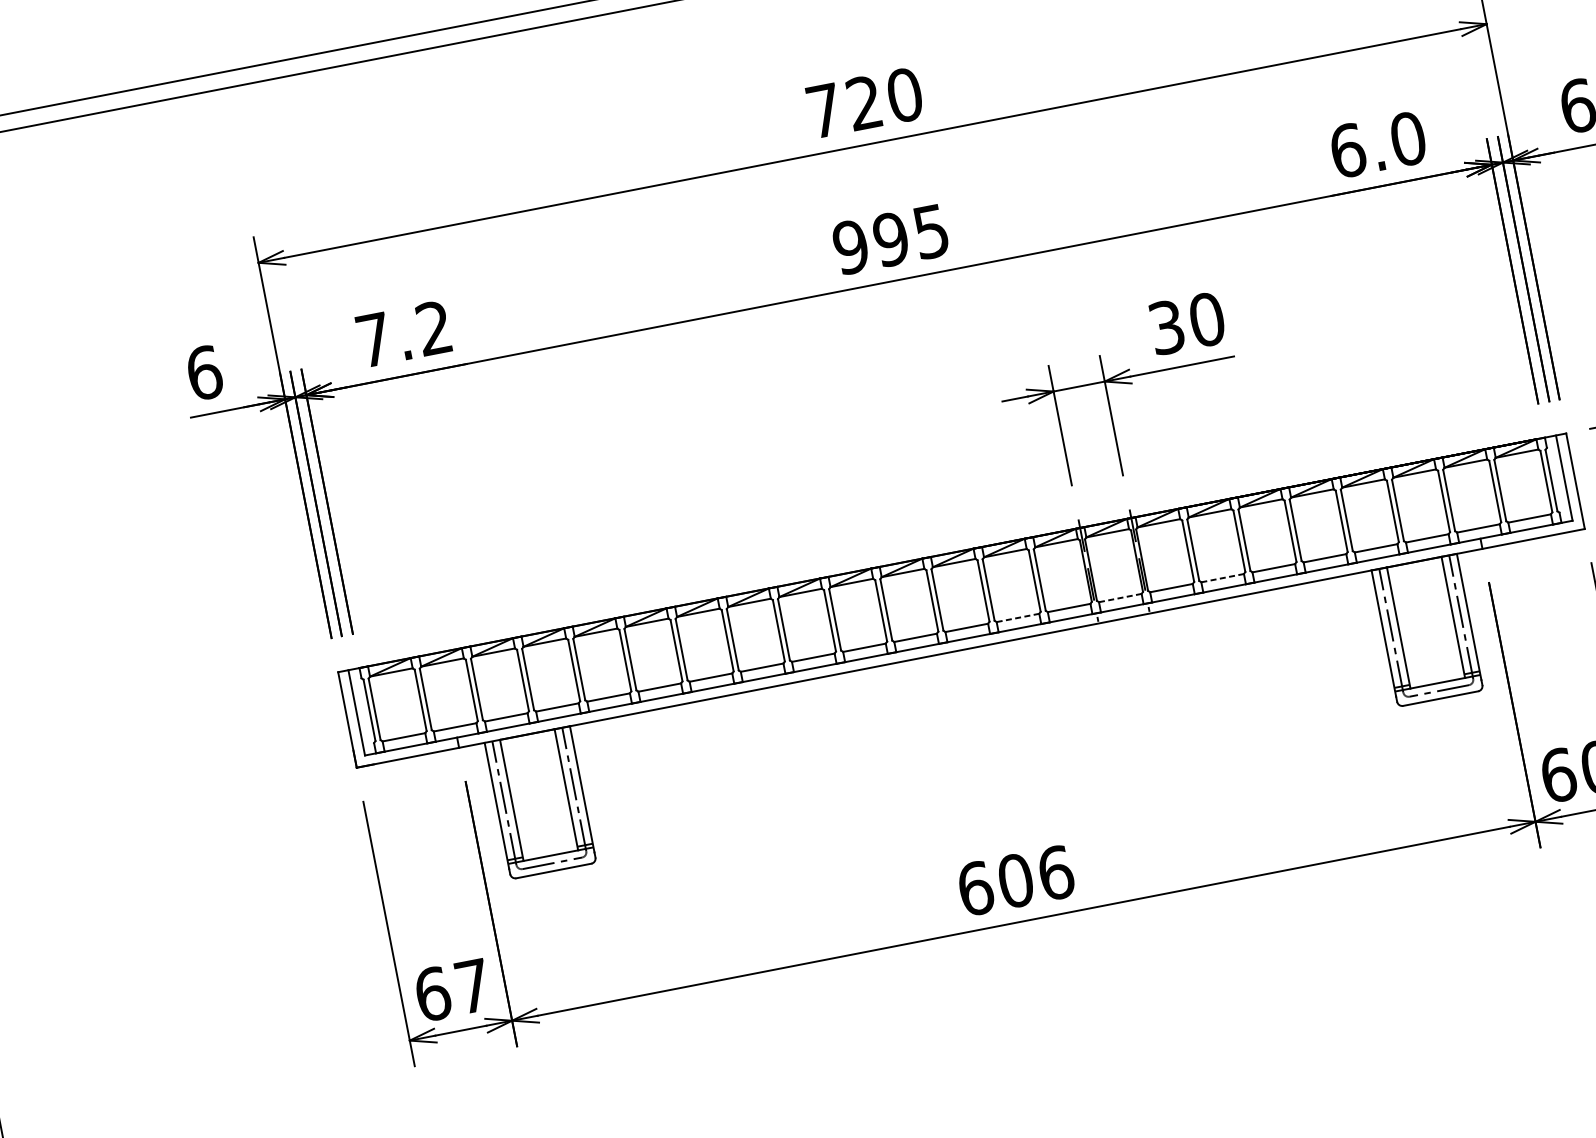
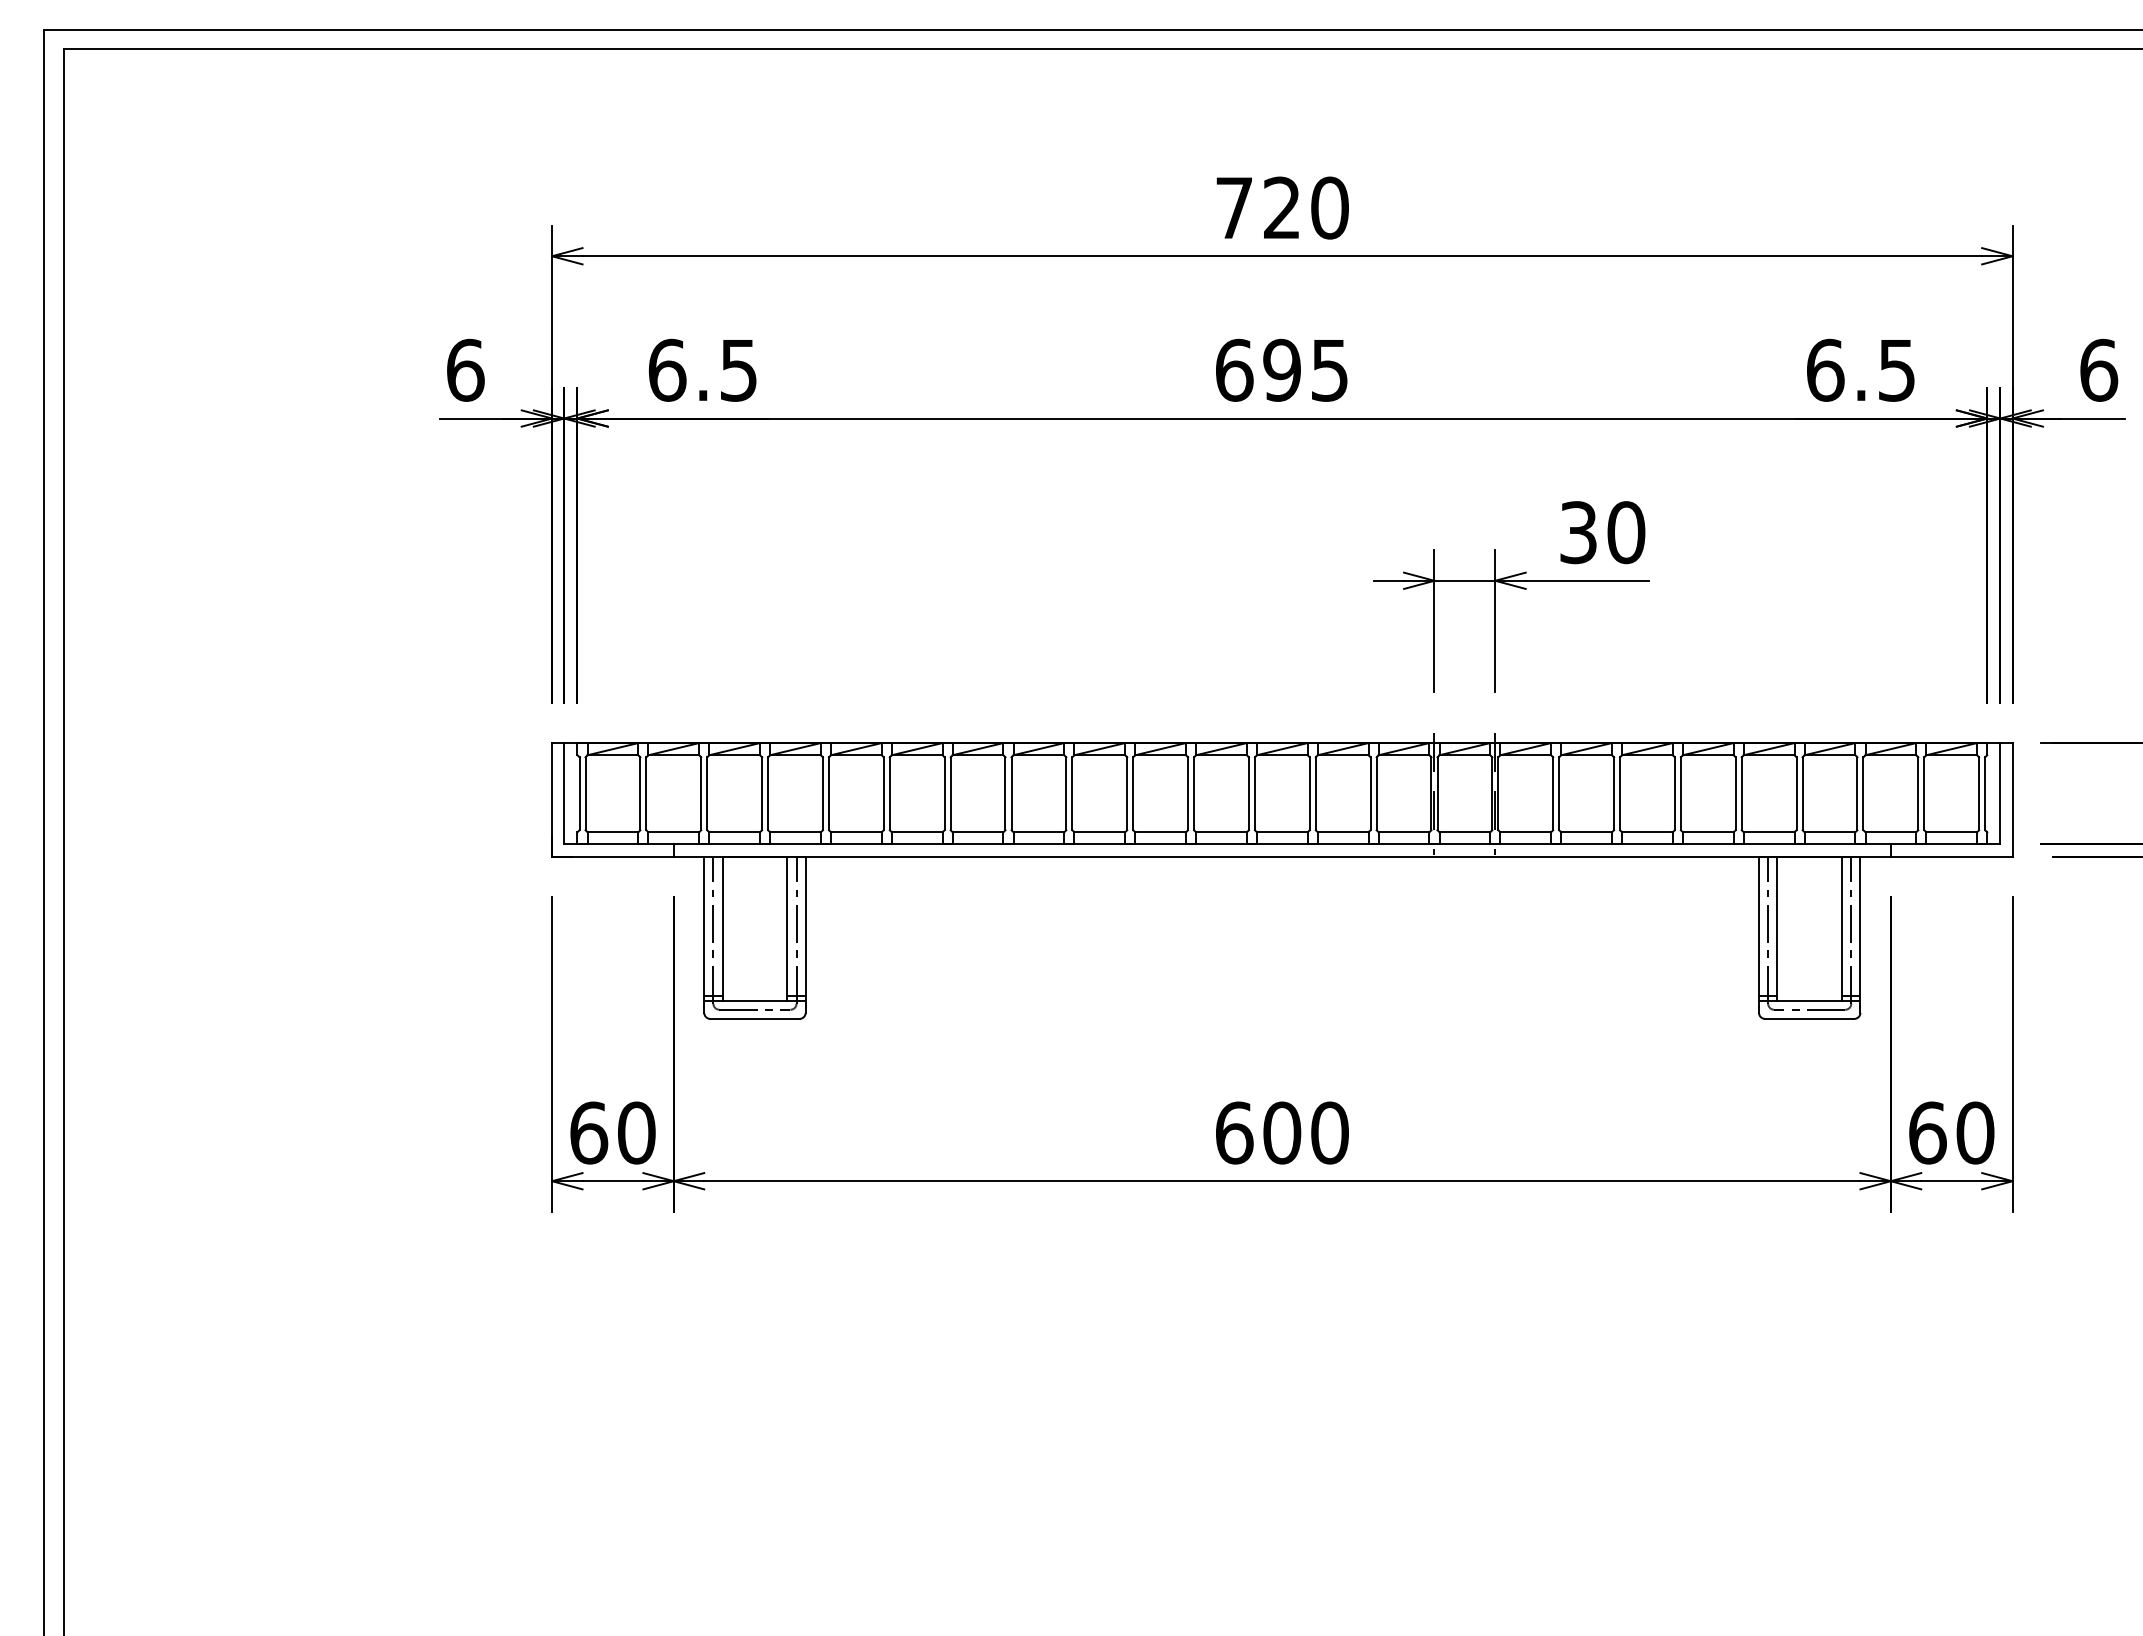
text: (1408, 138) -> (1897, 369), 6.0 -> 6.5
text: (850, 246) -> (1234, 369), 995 -> 695
text: (403, 333) -> (702, 369), 7.2 -> 6.5
line: (1223, 578) -> (1587, 832), dashed -> solid
line: (1120, 598) -> (1465, 832), dashed -> solid
line: (1018, 618) -> (1343, 832), dashed -> solid
text: (1056, 872) -> (1330, 1132), 606 -> 600
text: (472, 985) -> (636, 1132), 67 -> 60

